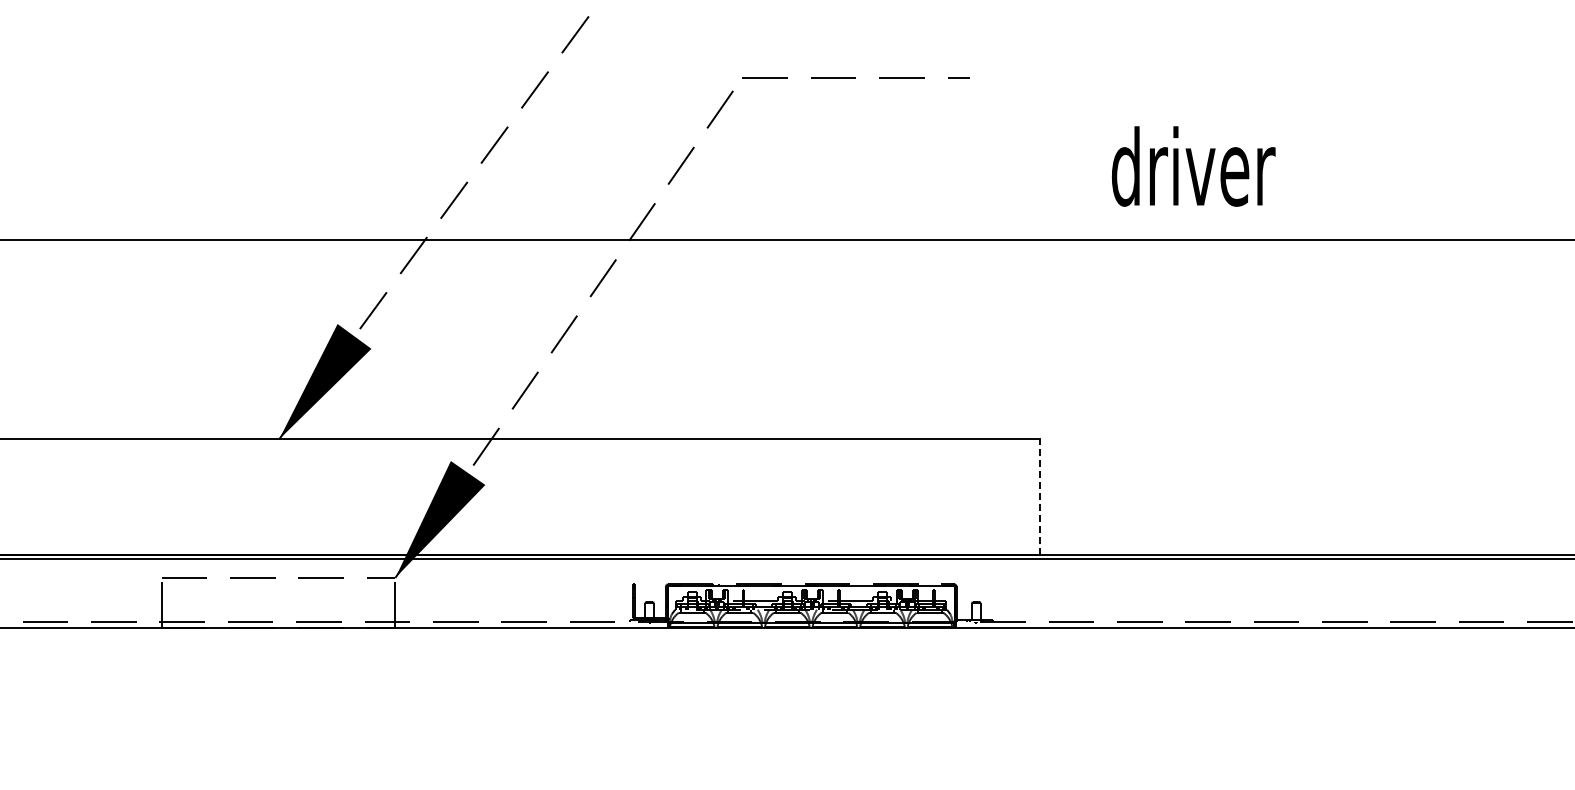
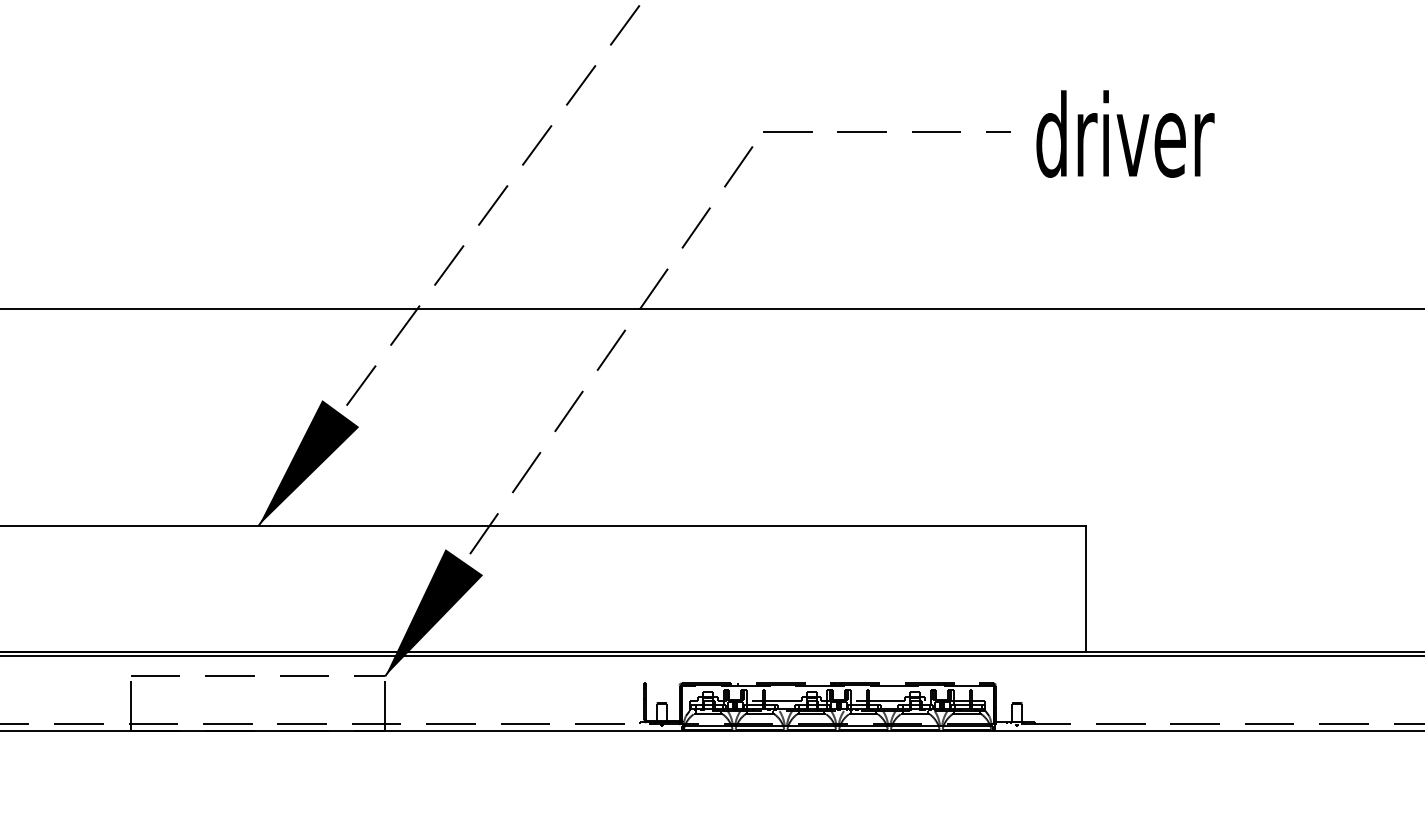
text: (1193, 166) -> (1125, 134), moved
line: (1039, 497) -> (1086, 588), dashed -> solid

